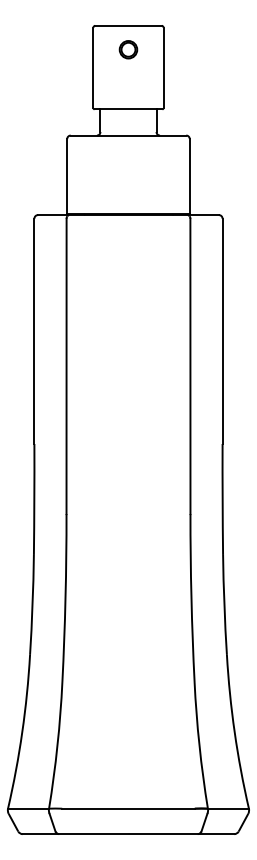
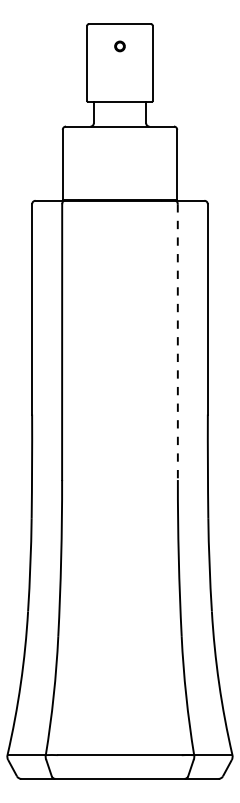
circle: (127, 49) -> (119, 46), size x0.6
line: (190, 366) -> (177, 342), solid -> dashed

